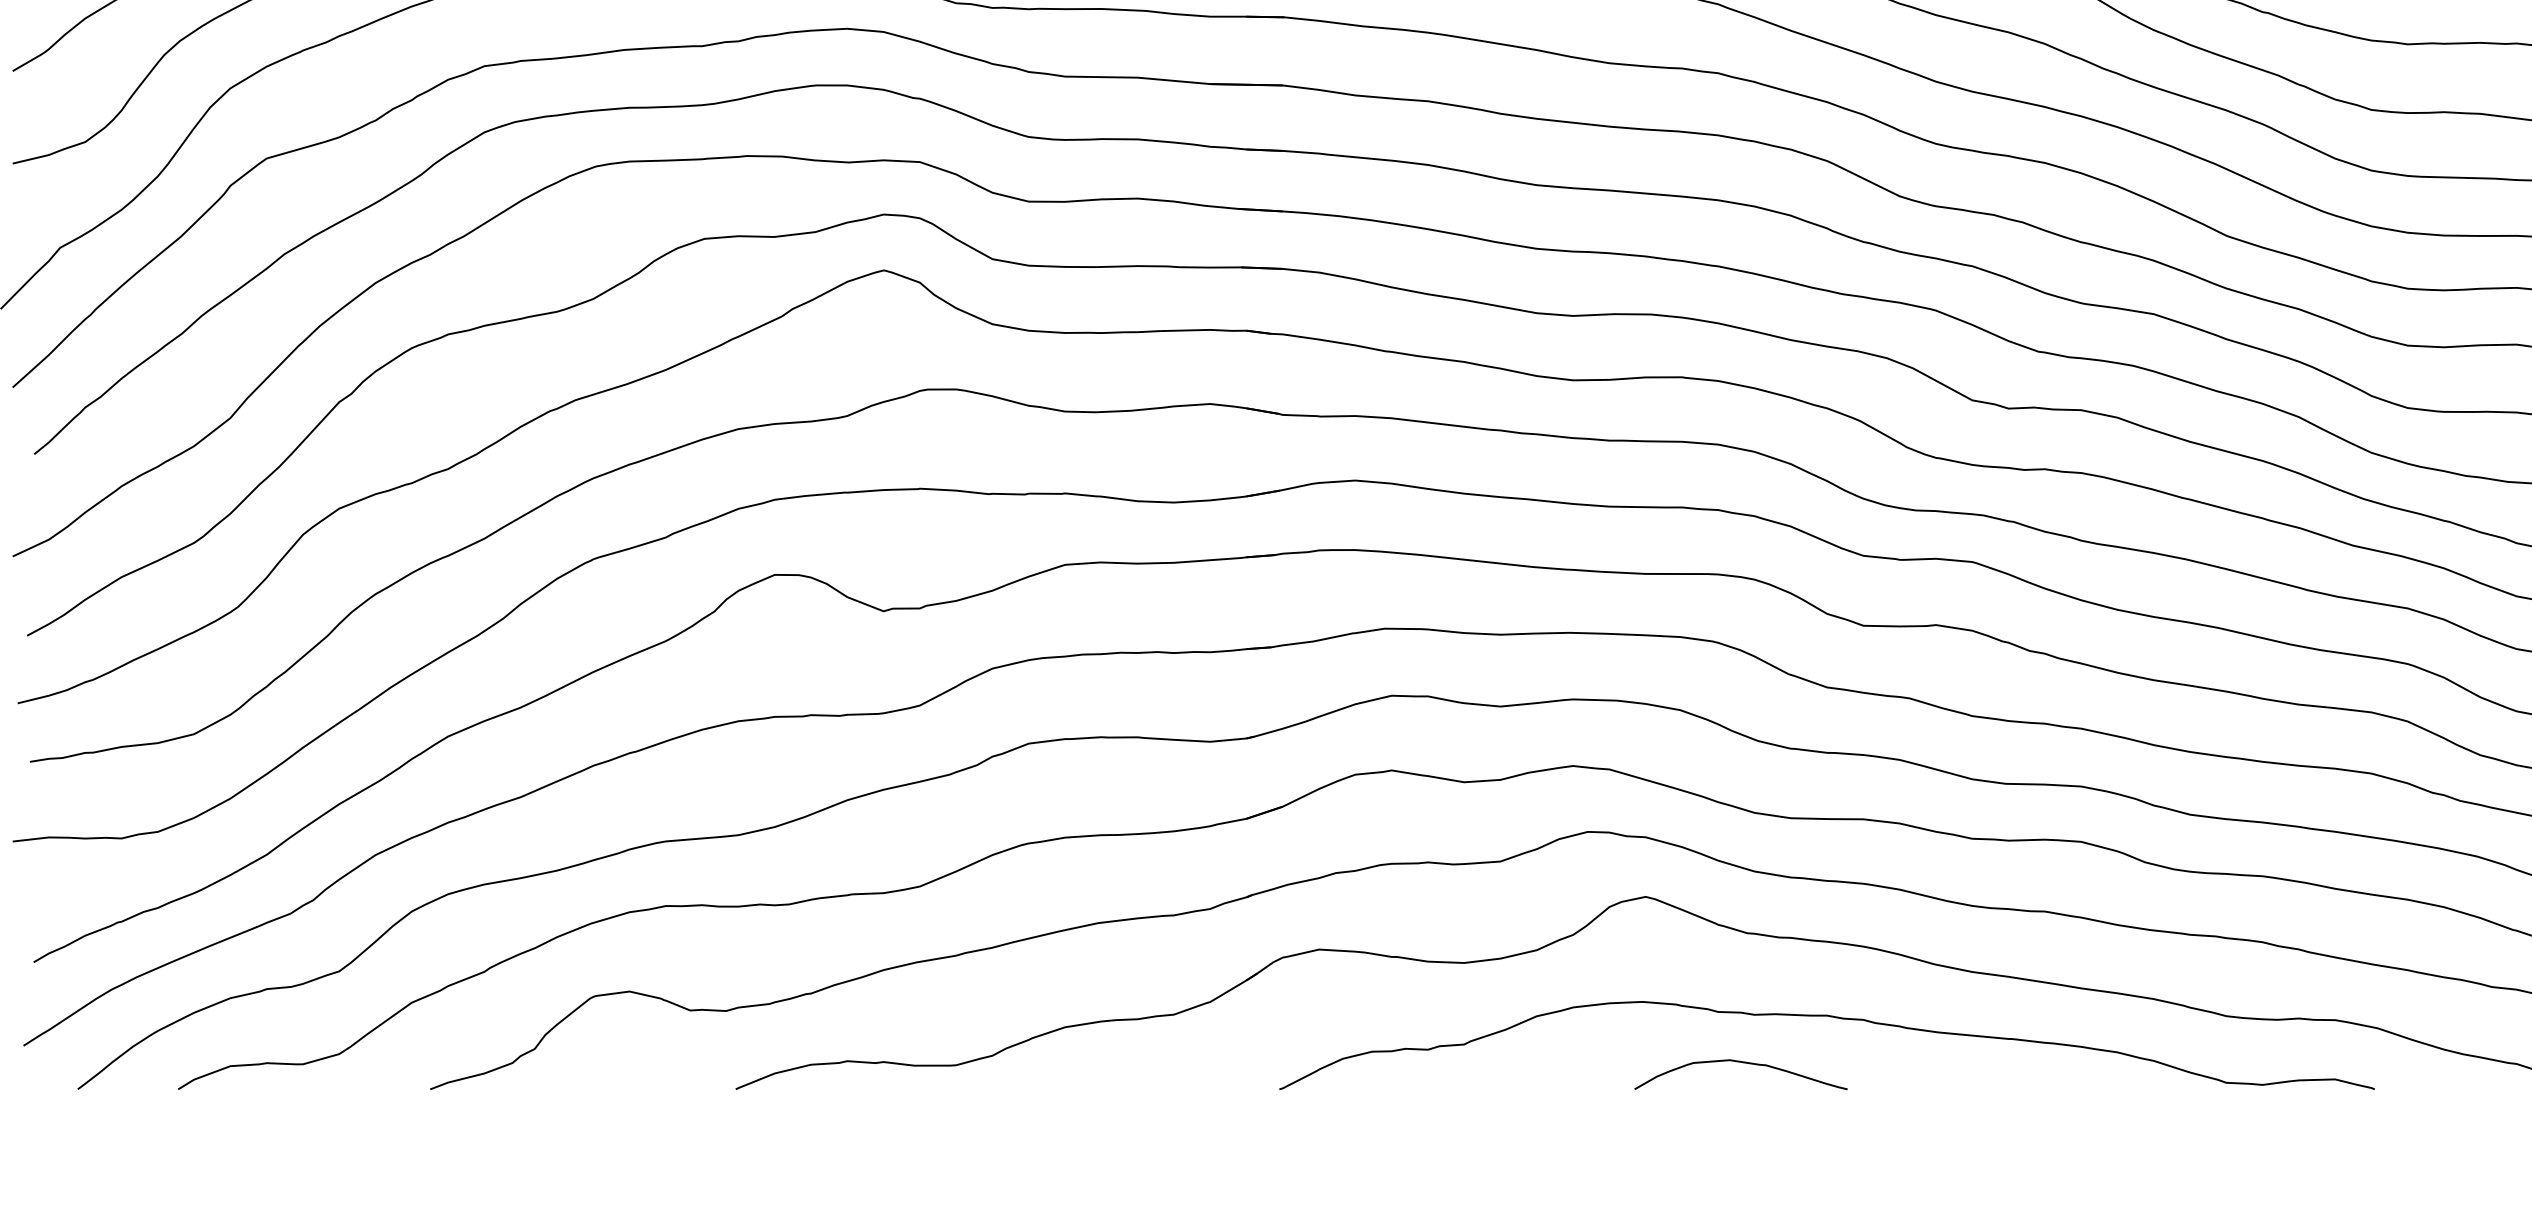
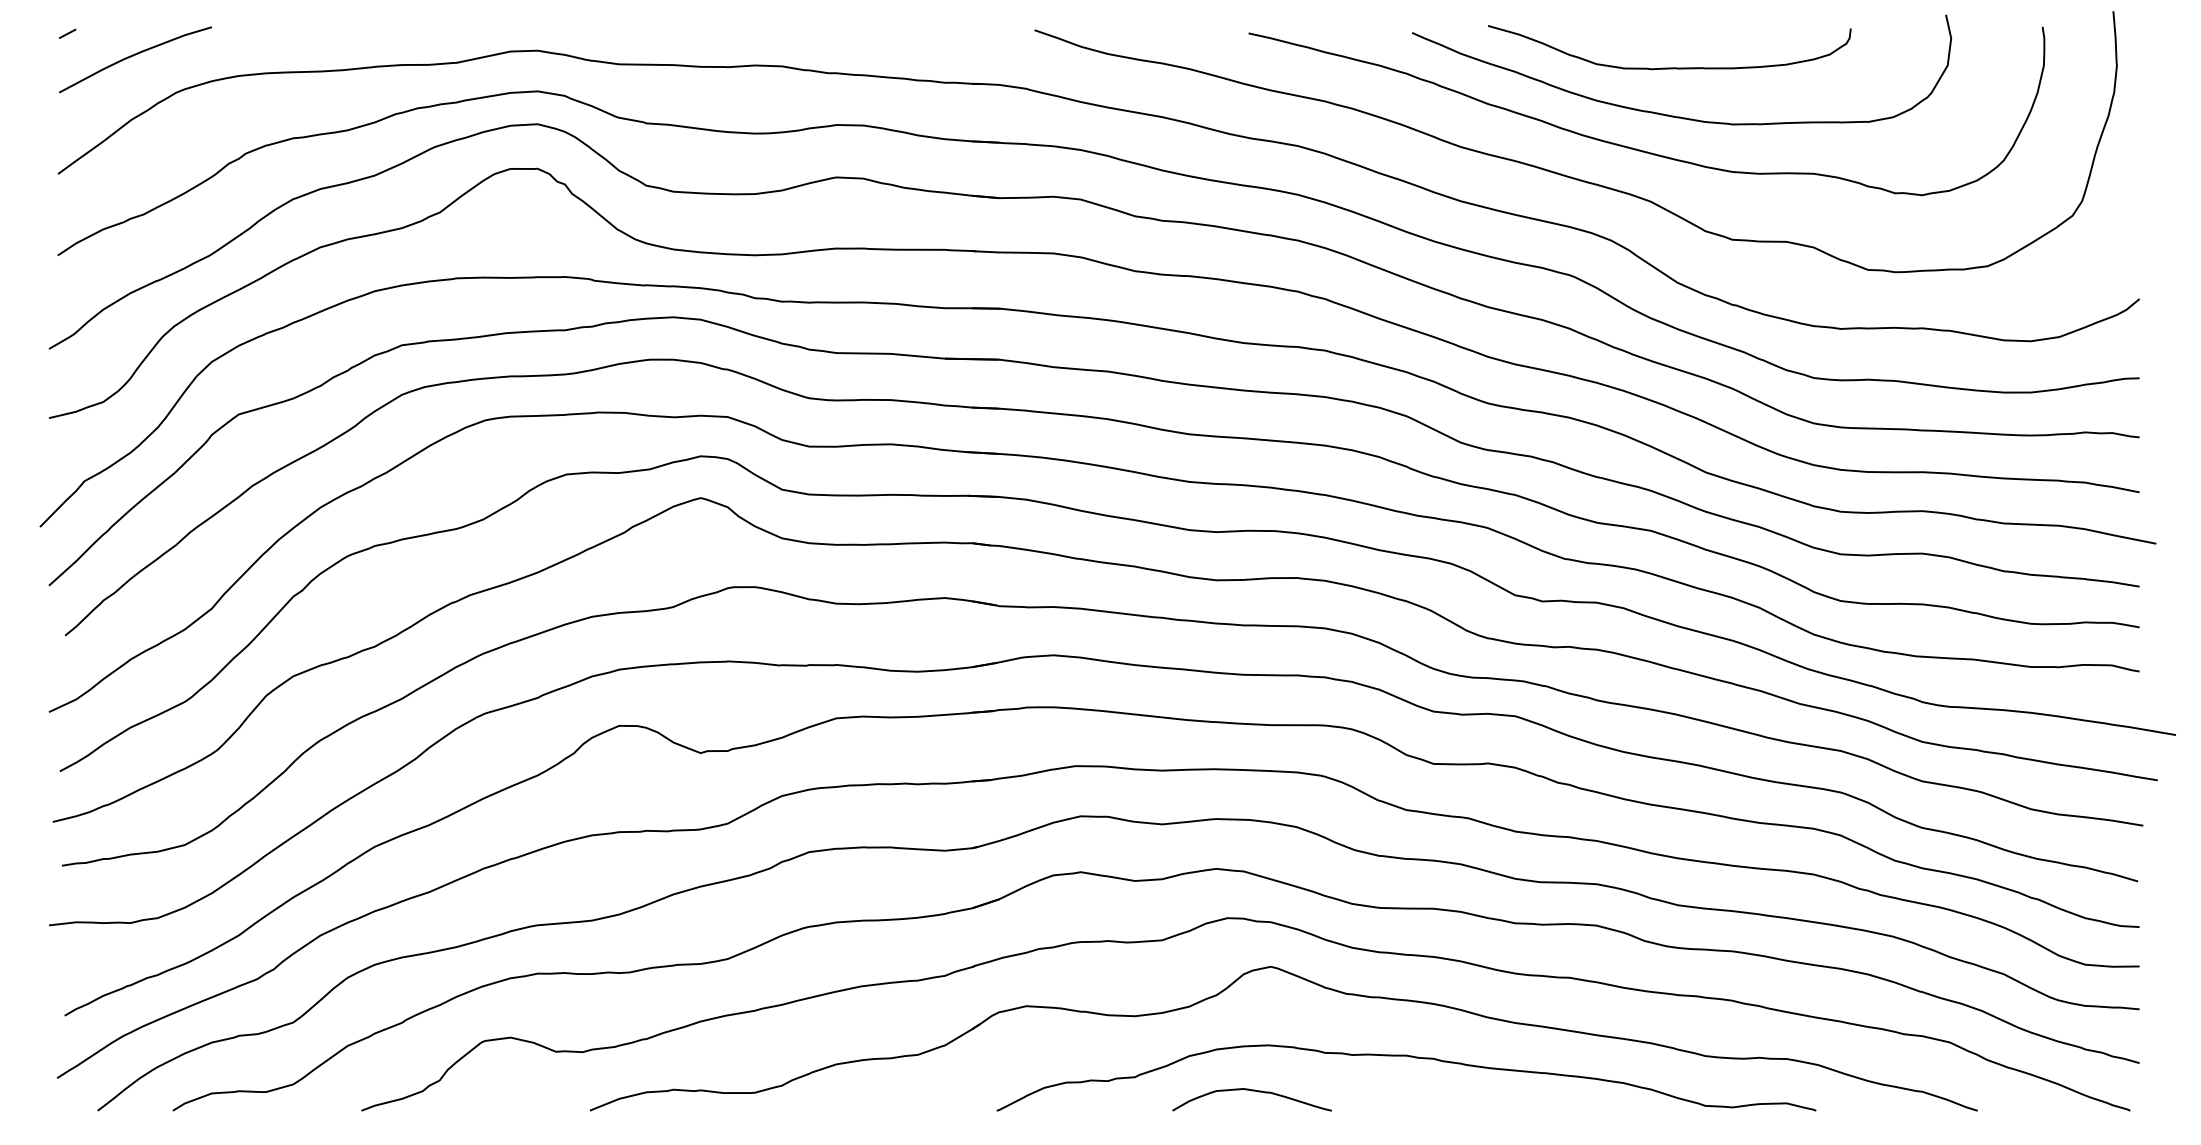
curve: (1740, 1063) -> (1251, 1091), moved

